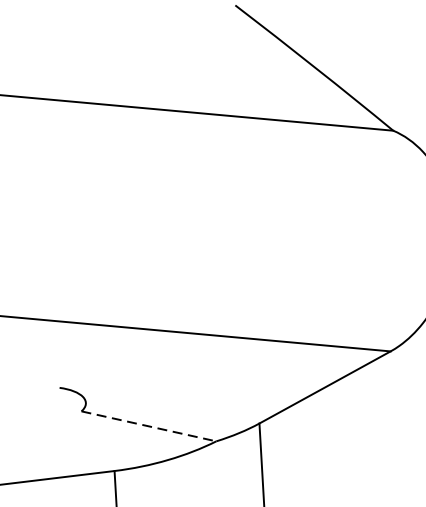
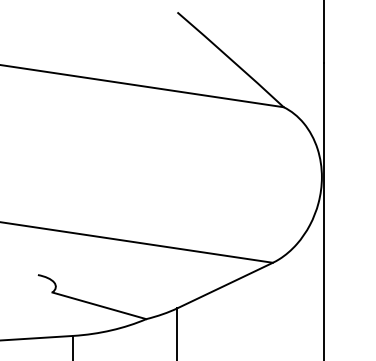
line: (149, 425) -> (99, 305), dashed -> solid

